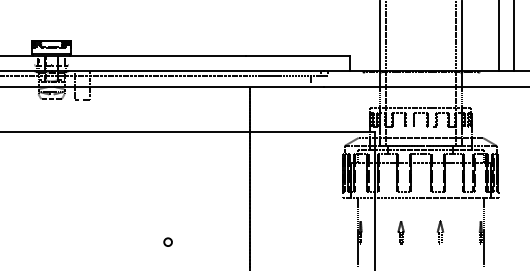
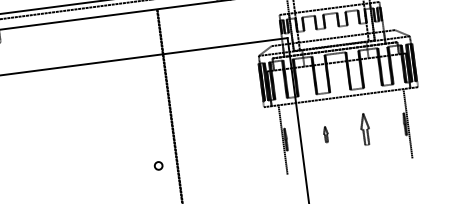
part: (400, 232) -> (325, 134), size x0.7
part: (439, 232) -> (364, 129), size x1.4
circle: (167, 241) -> (157, 165), moved

